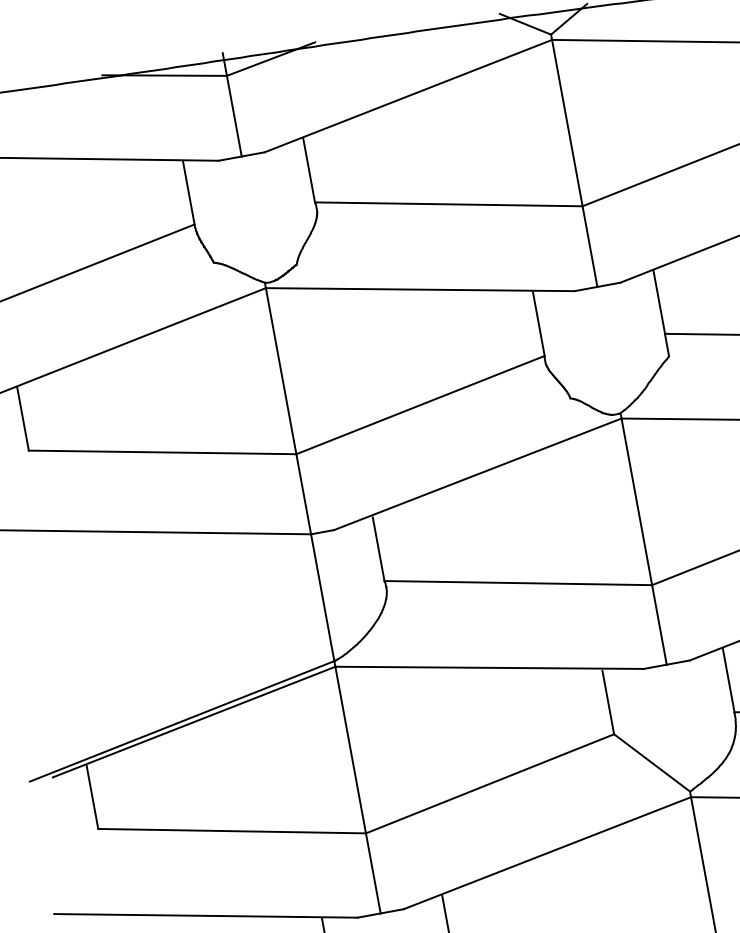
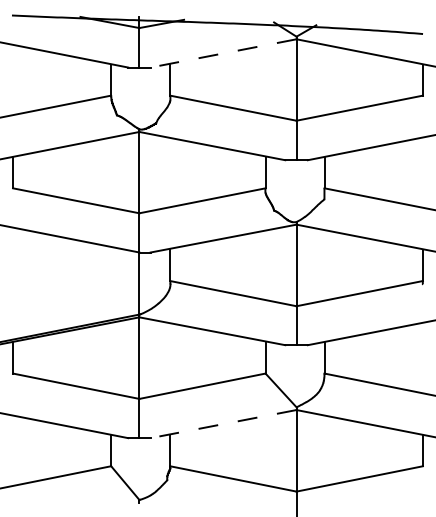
line: (408, 96) -> (223, 53), solid -> dashed
line: (547, 854) -> (223, 424), solid -> dashed

